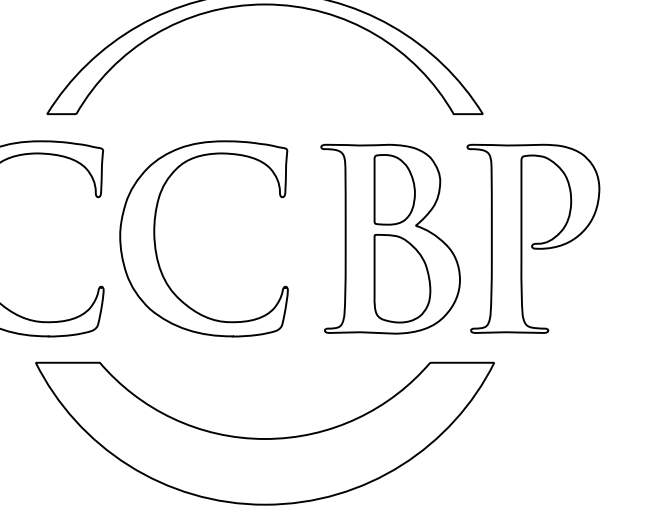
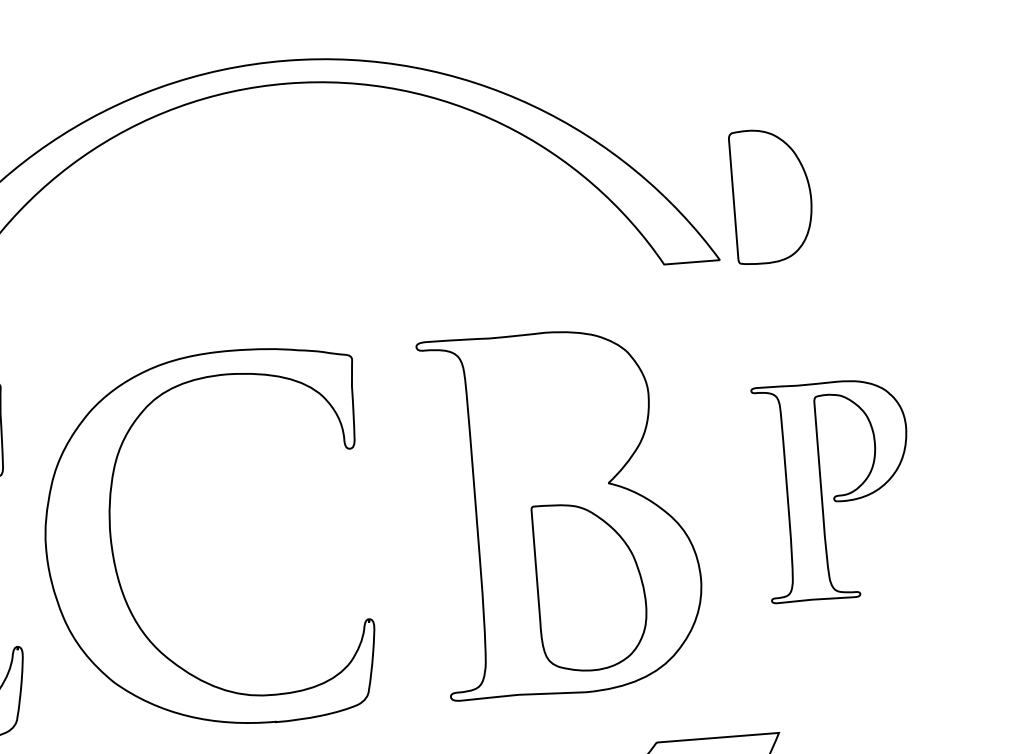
part: (394, 189) -> (771, 195), moved
part: (533, 238) -> (835, 489), size x0.6

